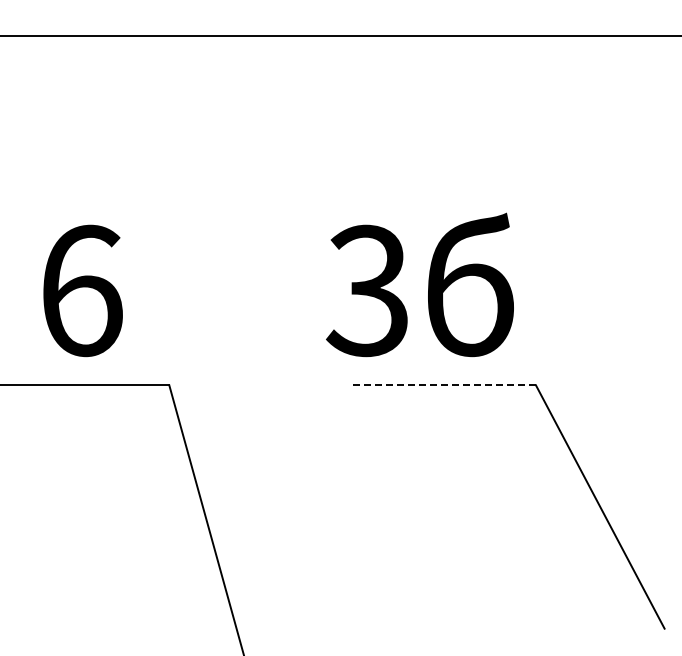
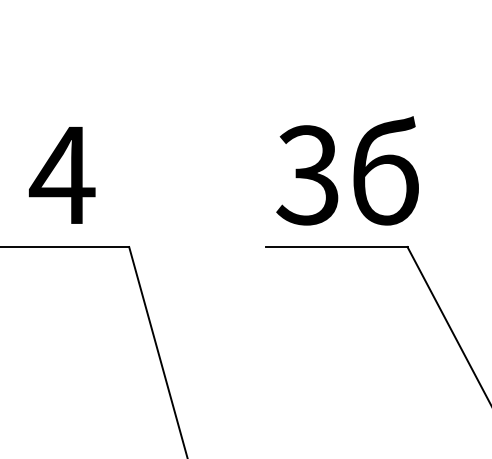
text: (419, 284) -> (347, 170), moved
text: (80, 290) -> (61, 175), 6 -> 4
line: (442, 385) -> (336, 247), dashed -> solid

